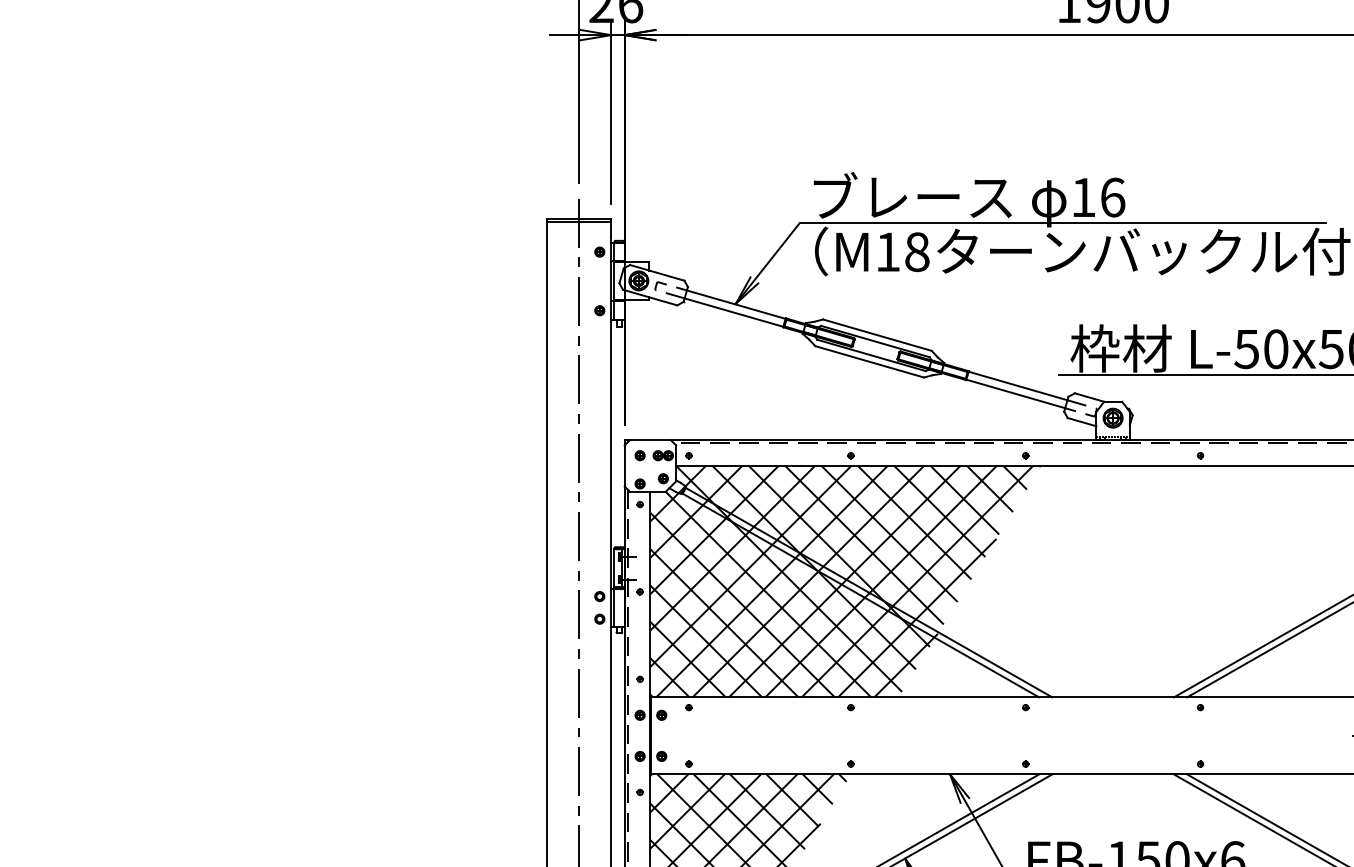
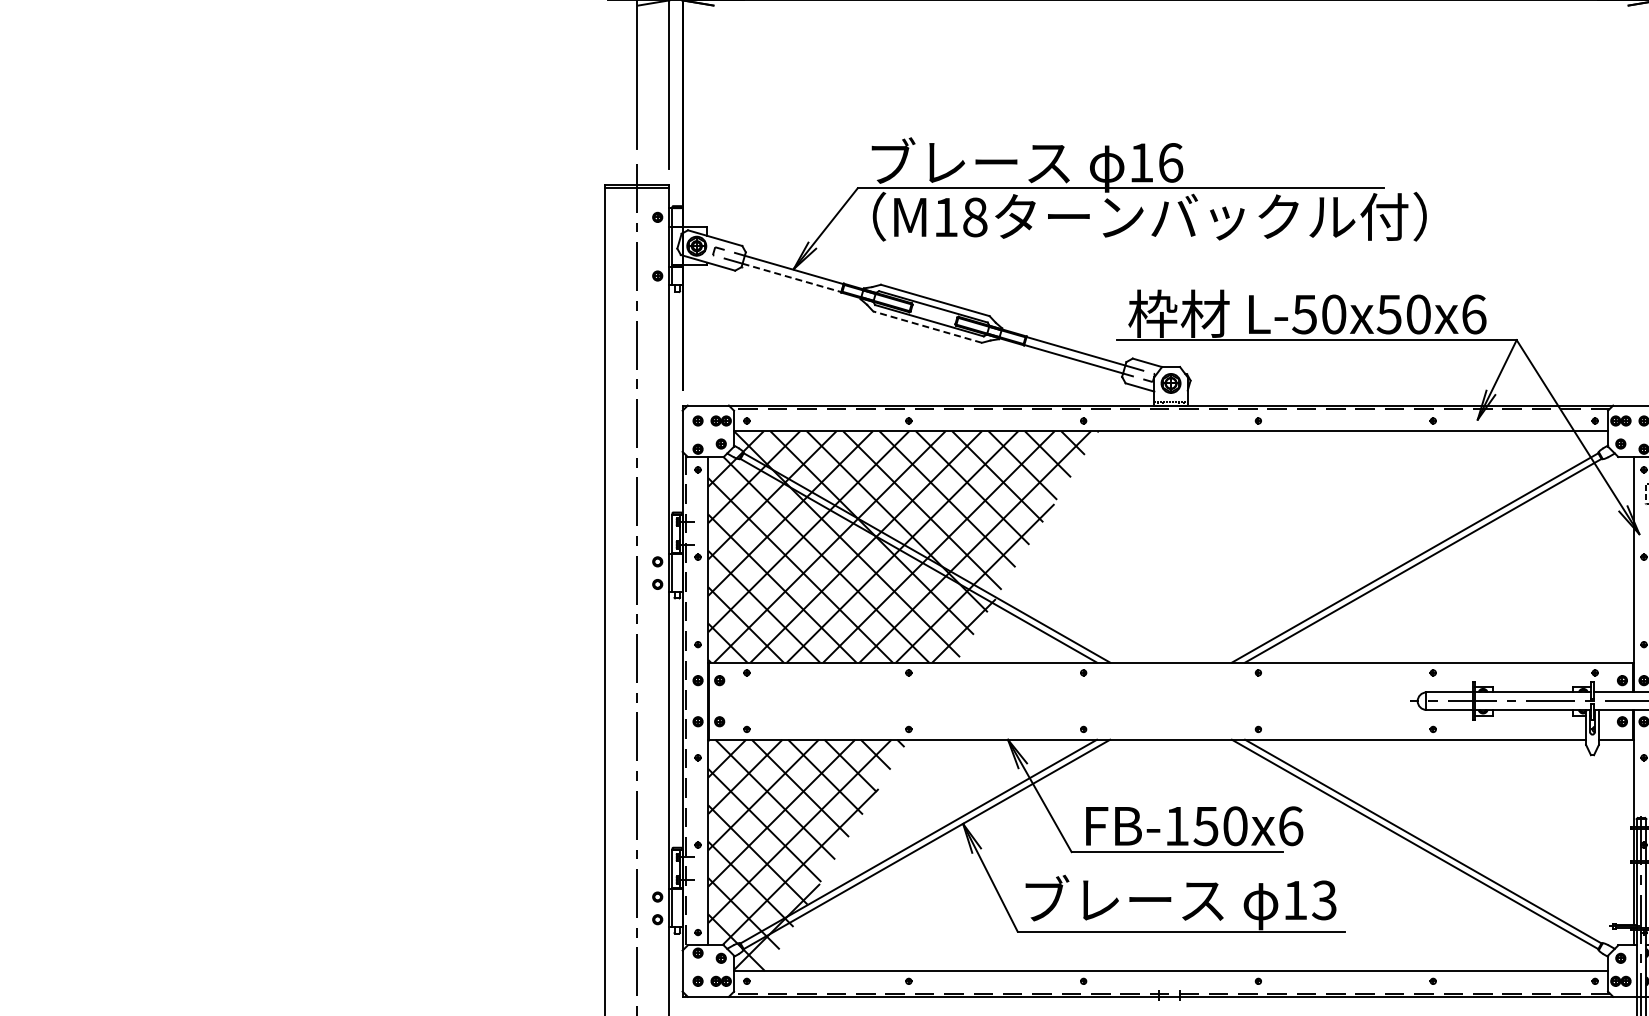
line: (734, 313) -> (792, 278), solid -> dashed
line: (869, 362) -> (927, 327), solid -> dashed

